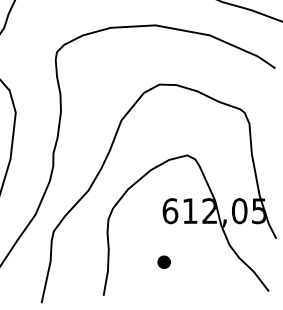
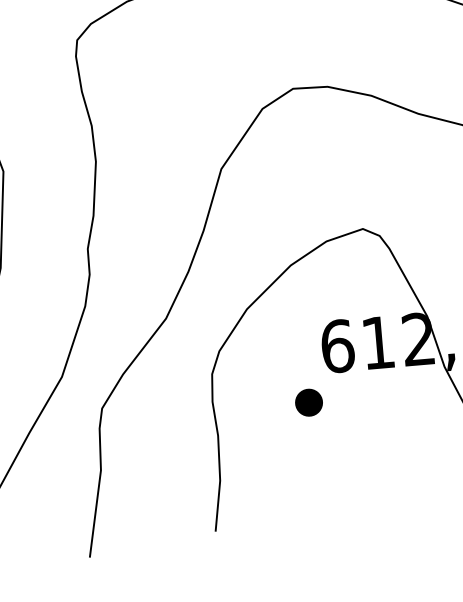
part: (163, 261) -> (307, 401), moved

